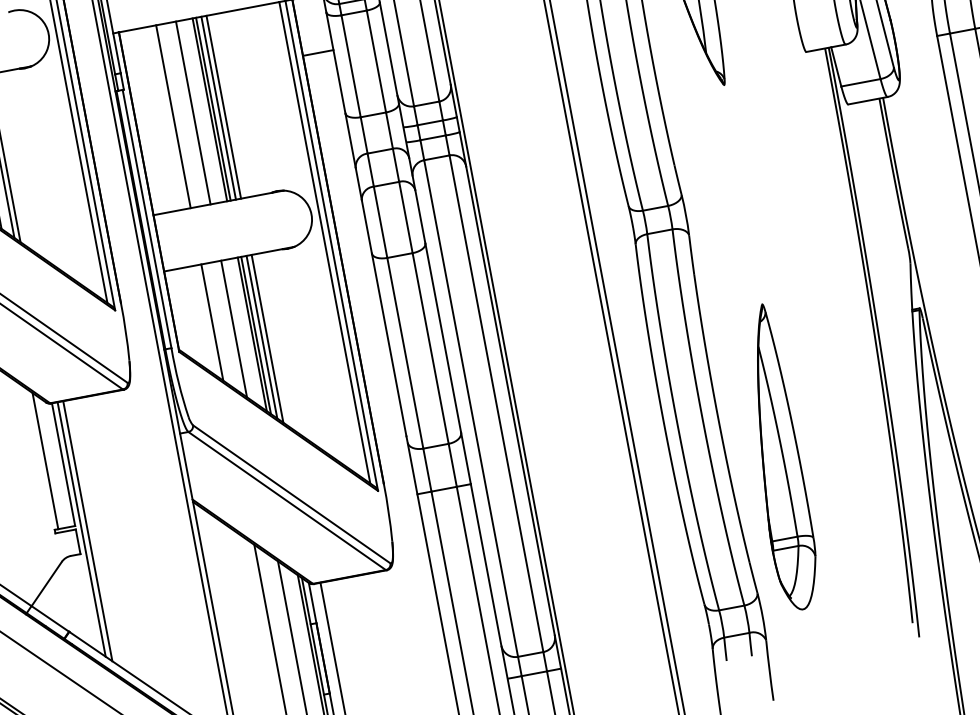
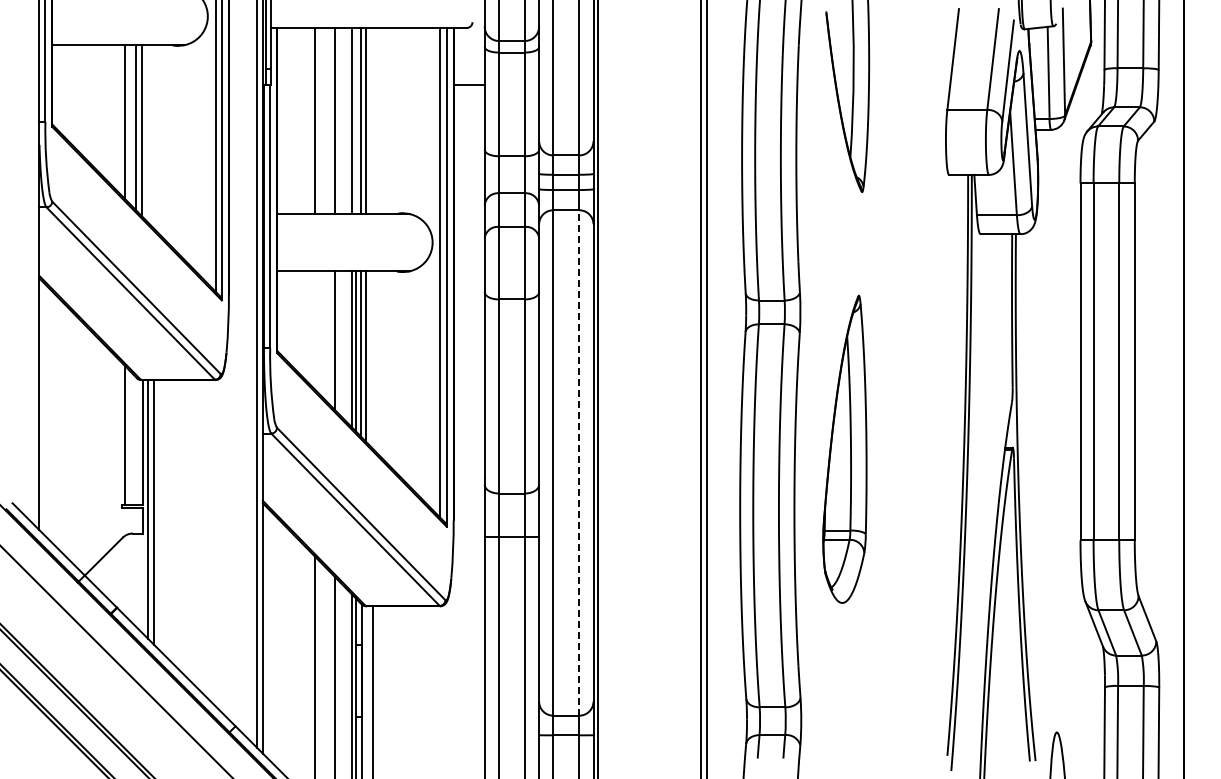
line: (213, 108) -> (355, 120), removed
line: (212, 322) -> (315, 330), removed
line: (496, 403) -> (579, 462), solid -> dashed
part: (776, 457) -> (844, 448), moved

